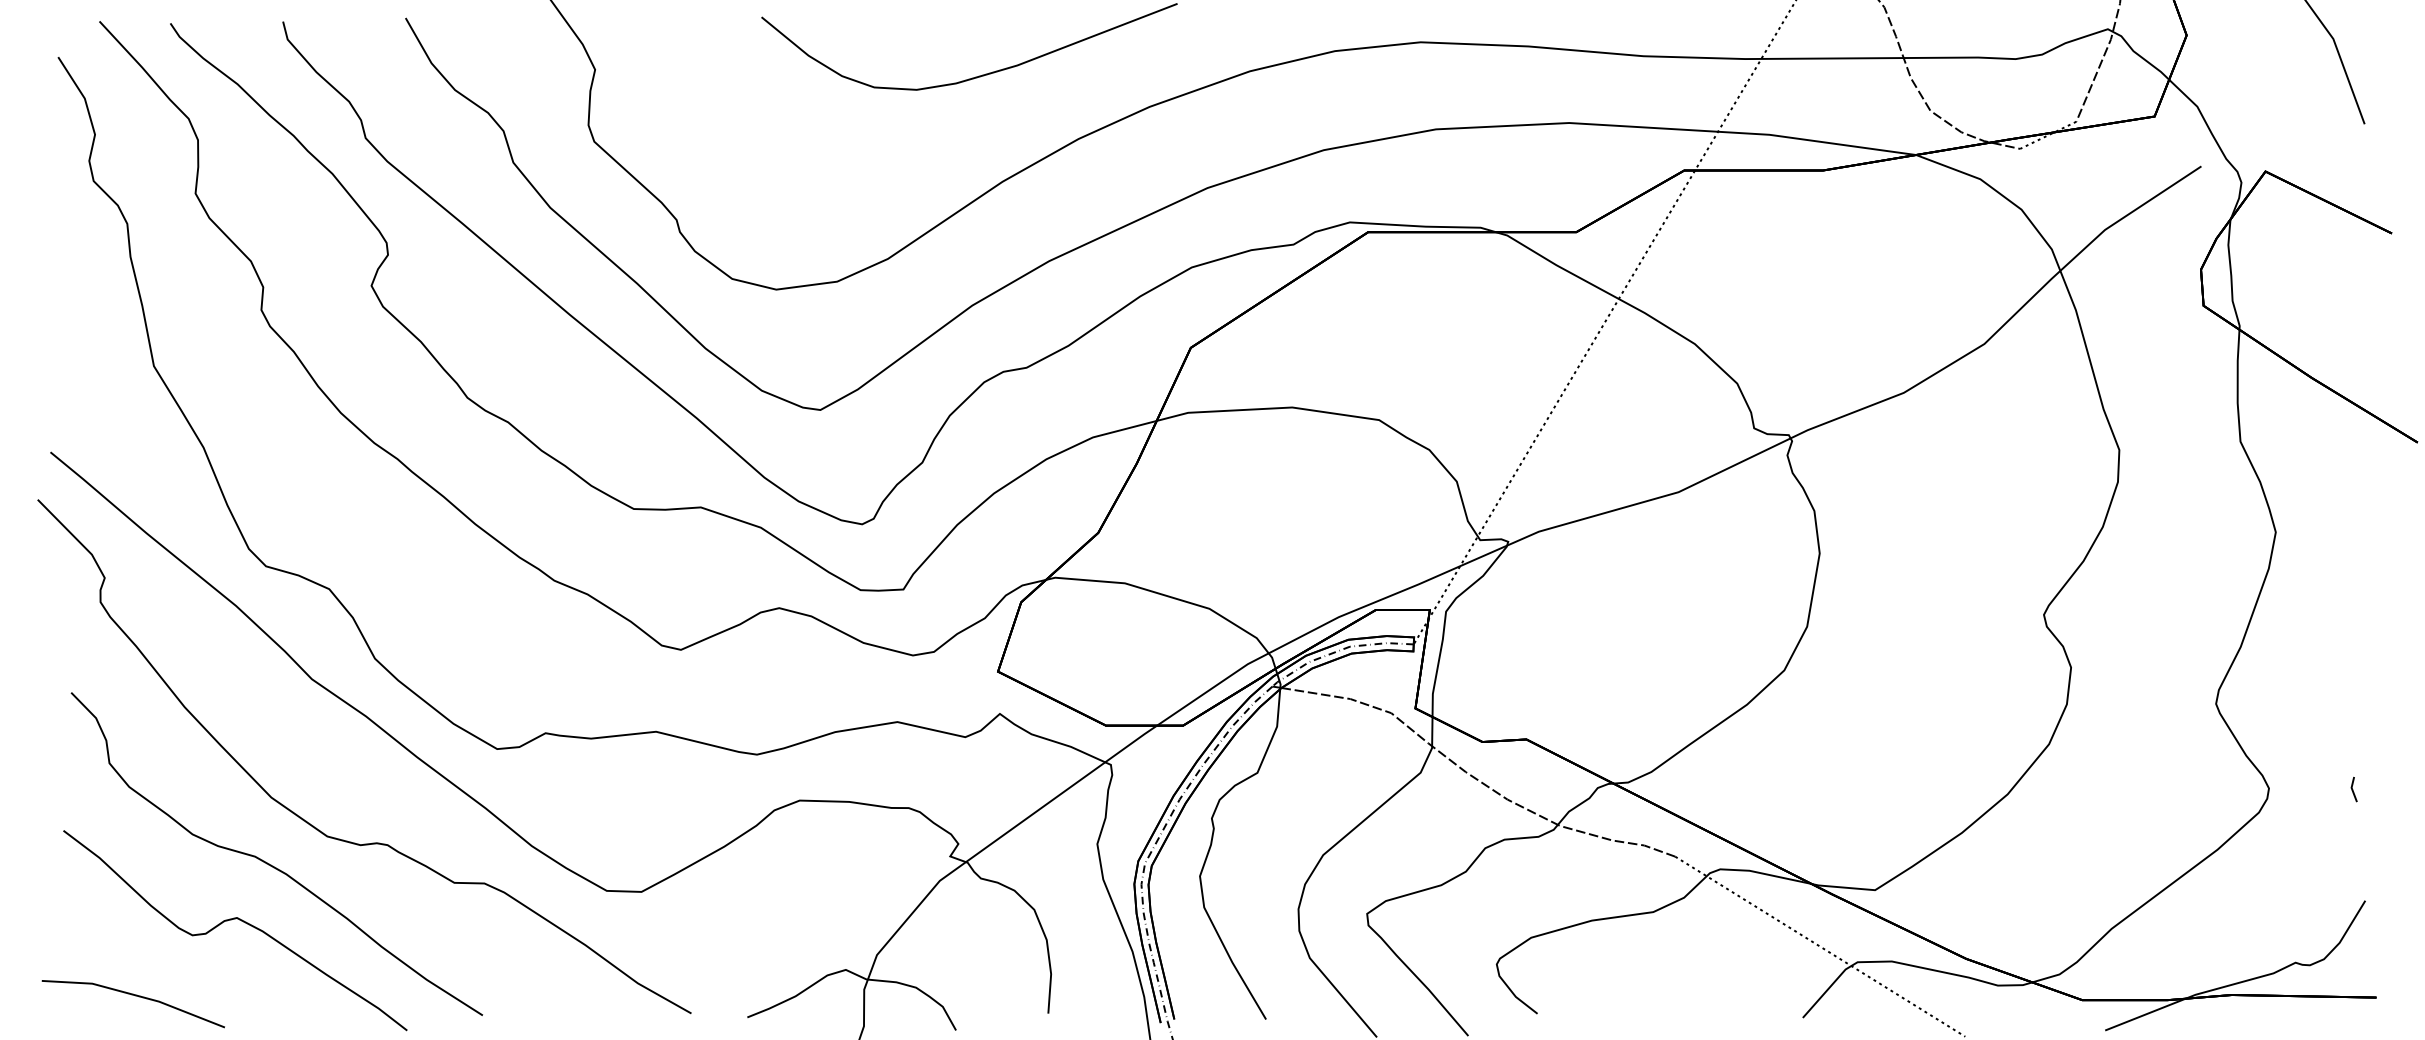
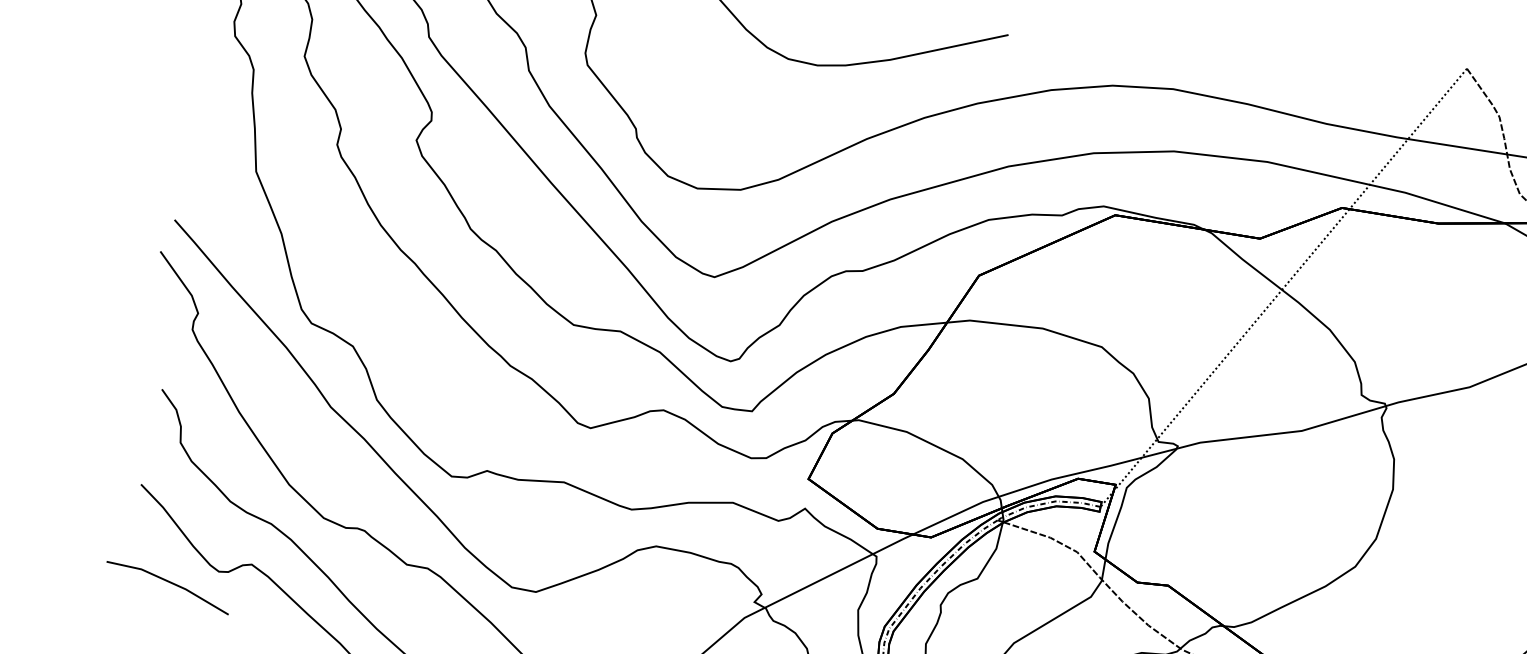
line: (135, 996) -> (169, 583), moved

